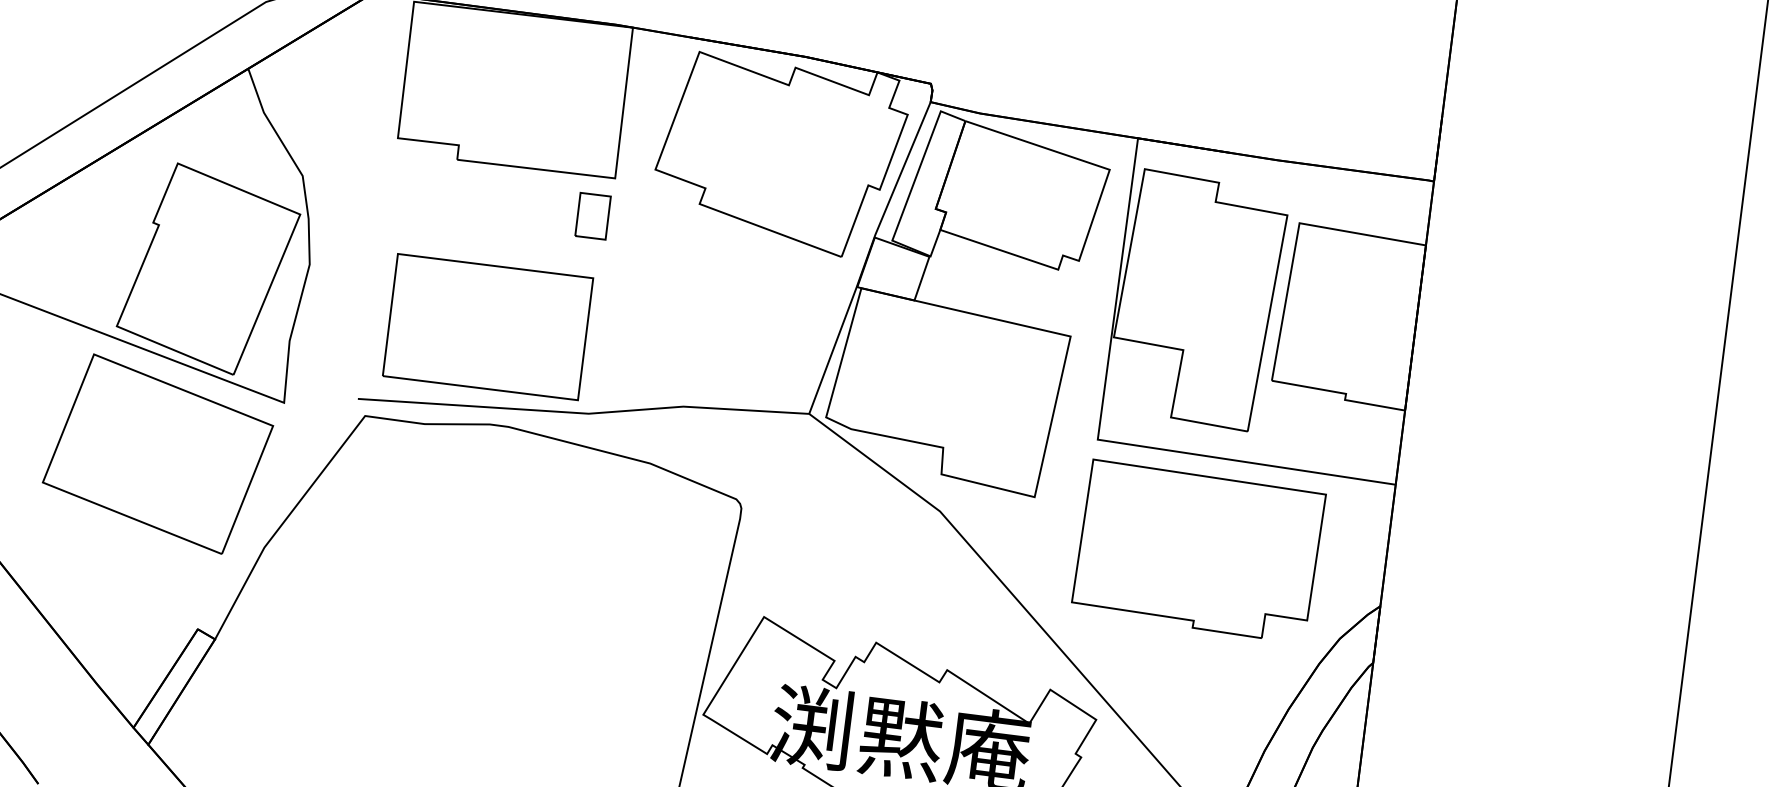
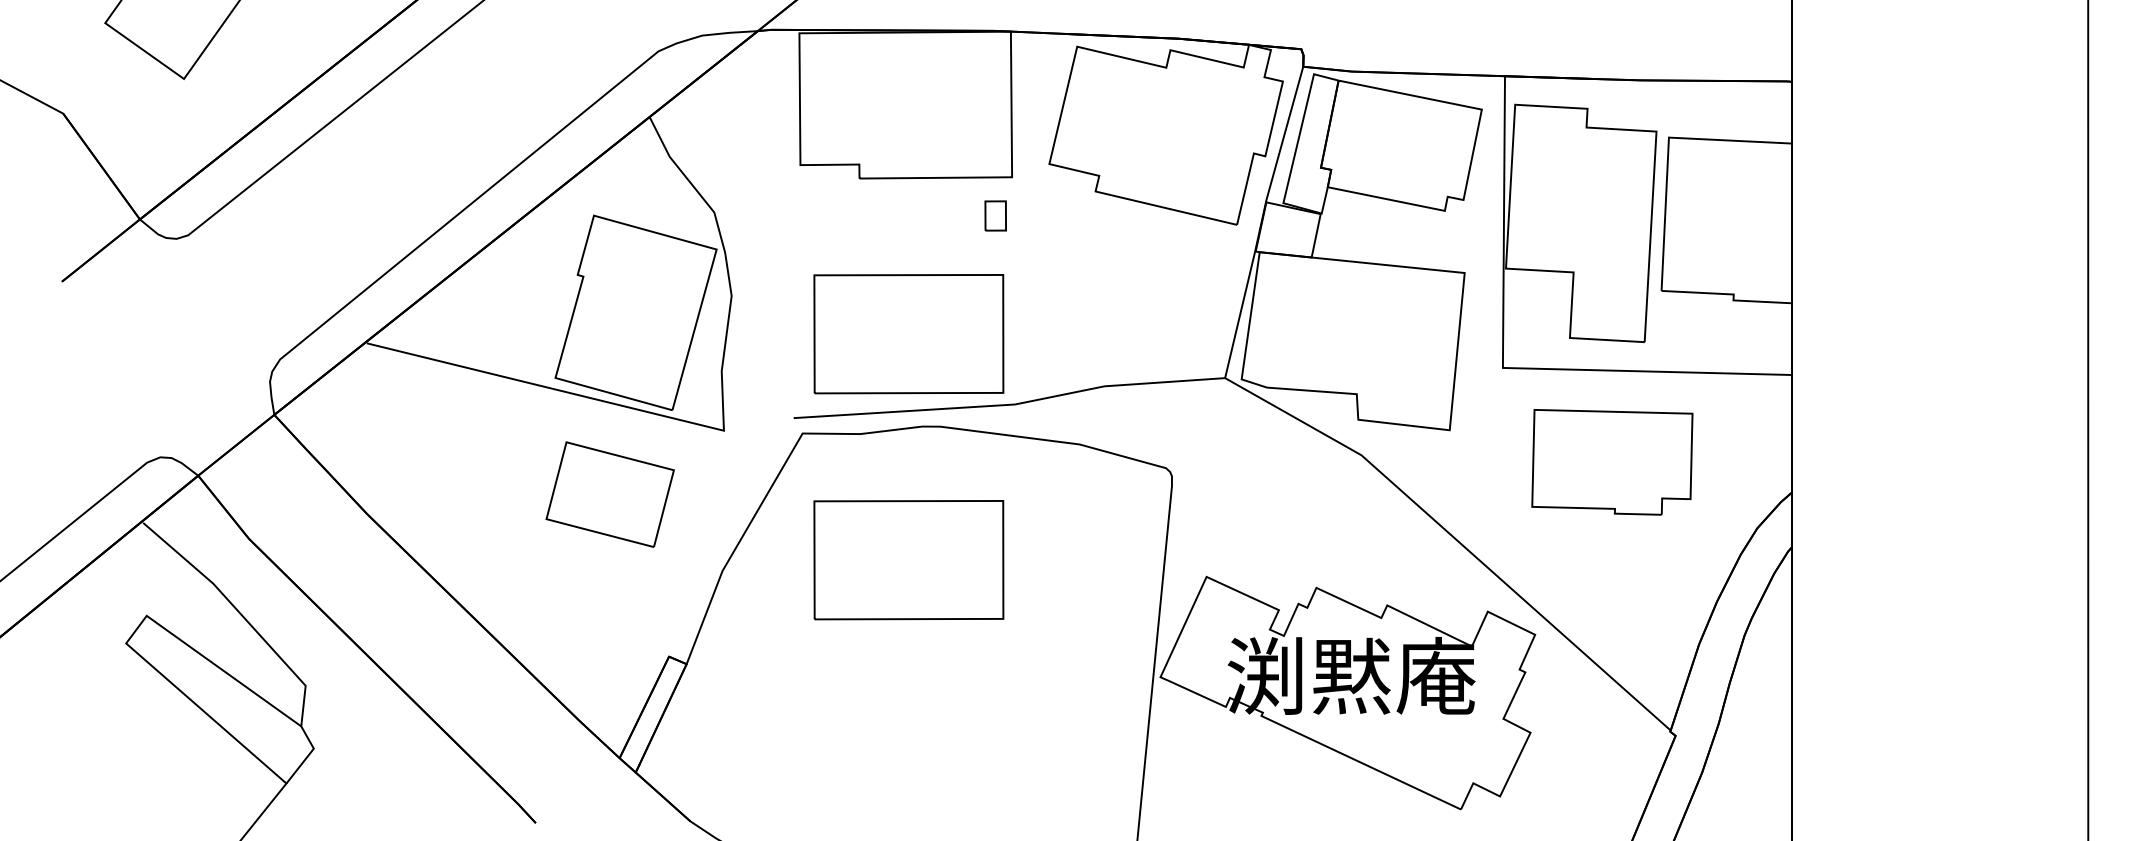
part: (593, 215) -> (995, 215), size x0.7
part: (158, 453) -> (610, 494), size x0.6
part: (1198, 551) -> (1612, 462), size x0.7
part: (458, 561) -> (908, 560), added

